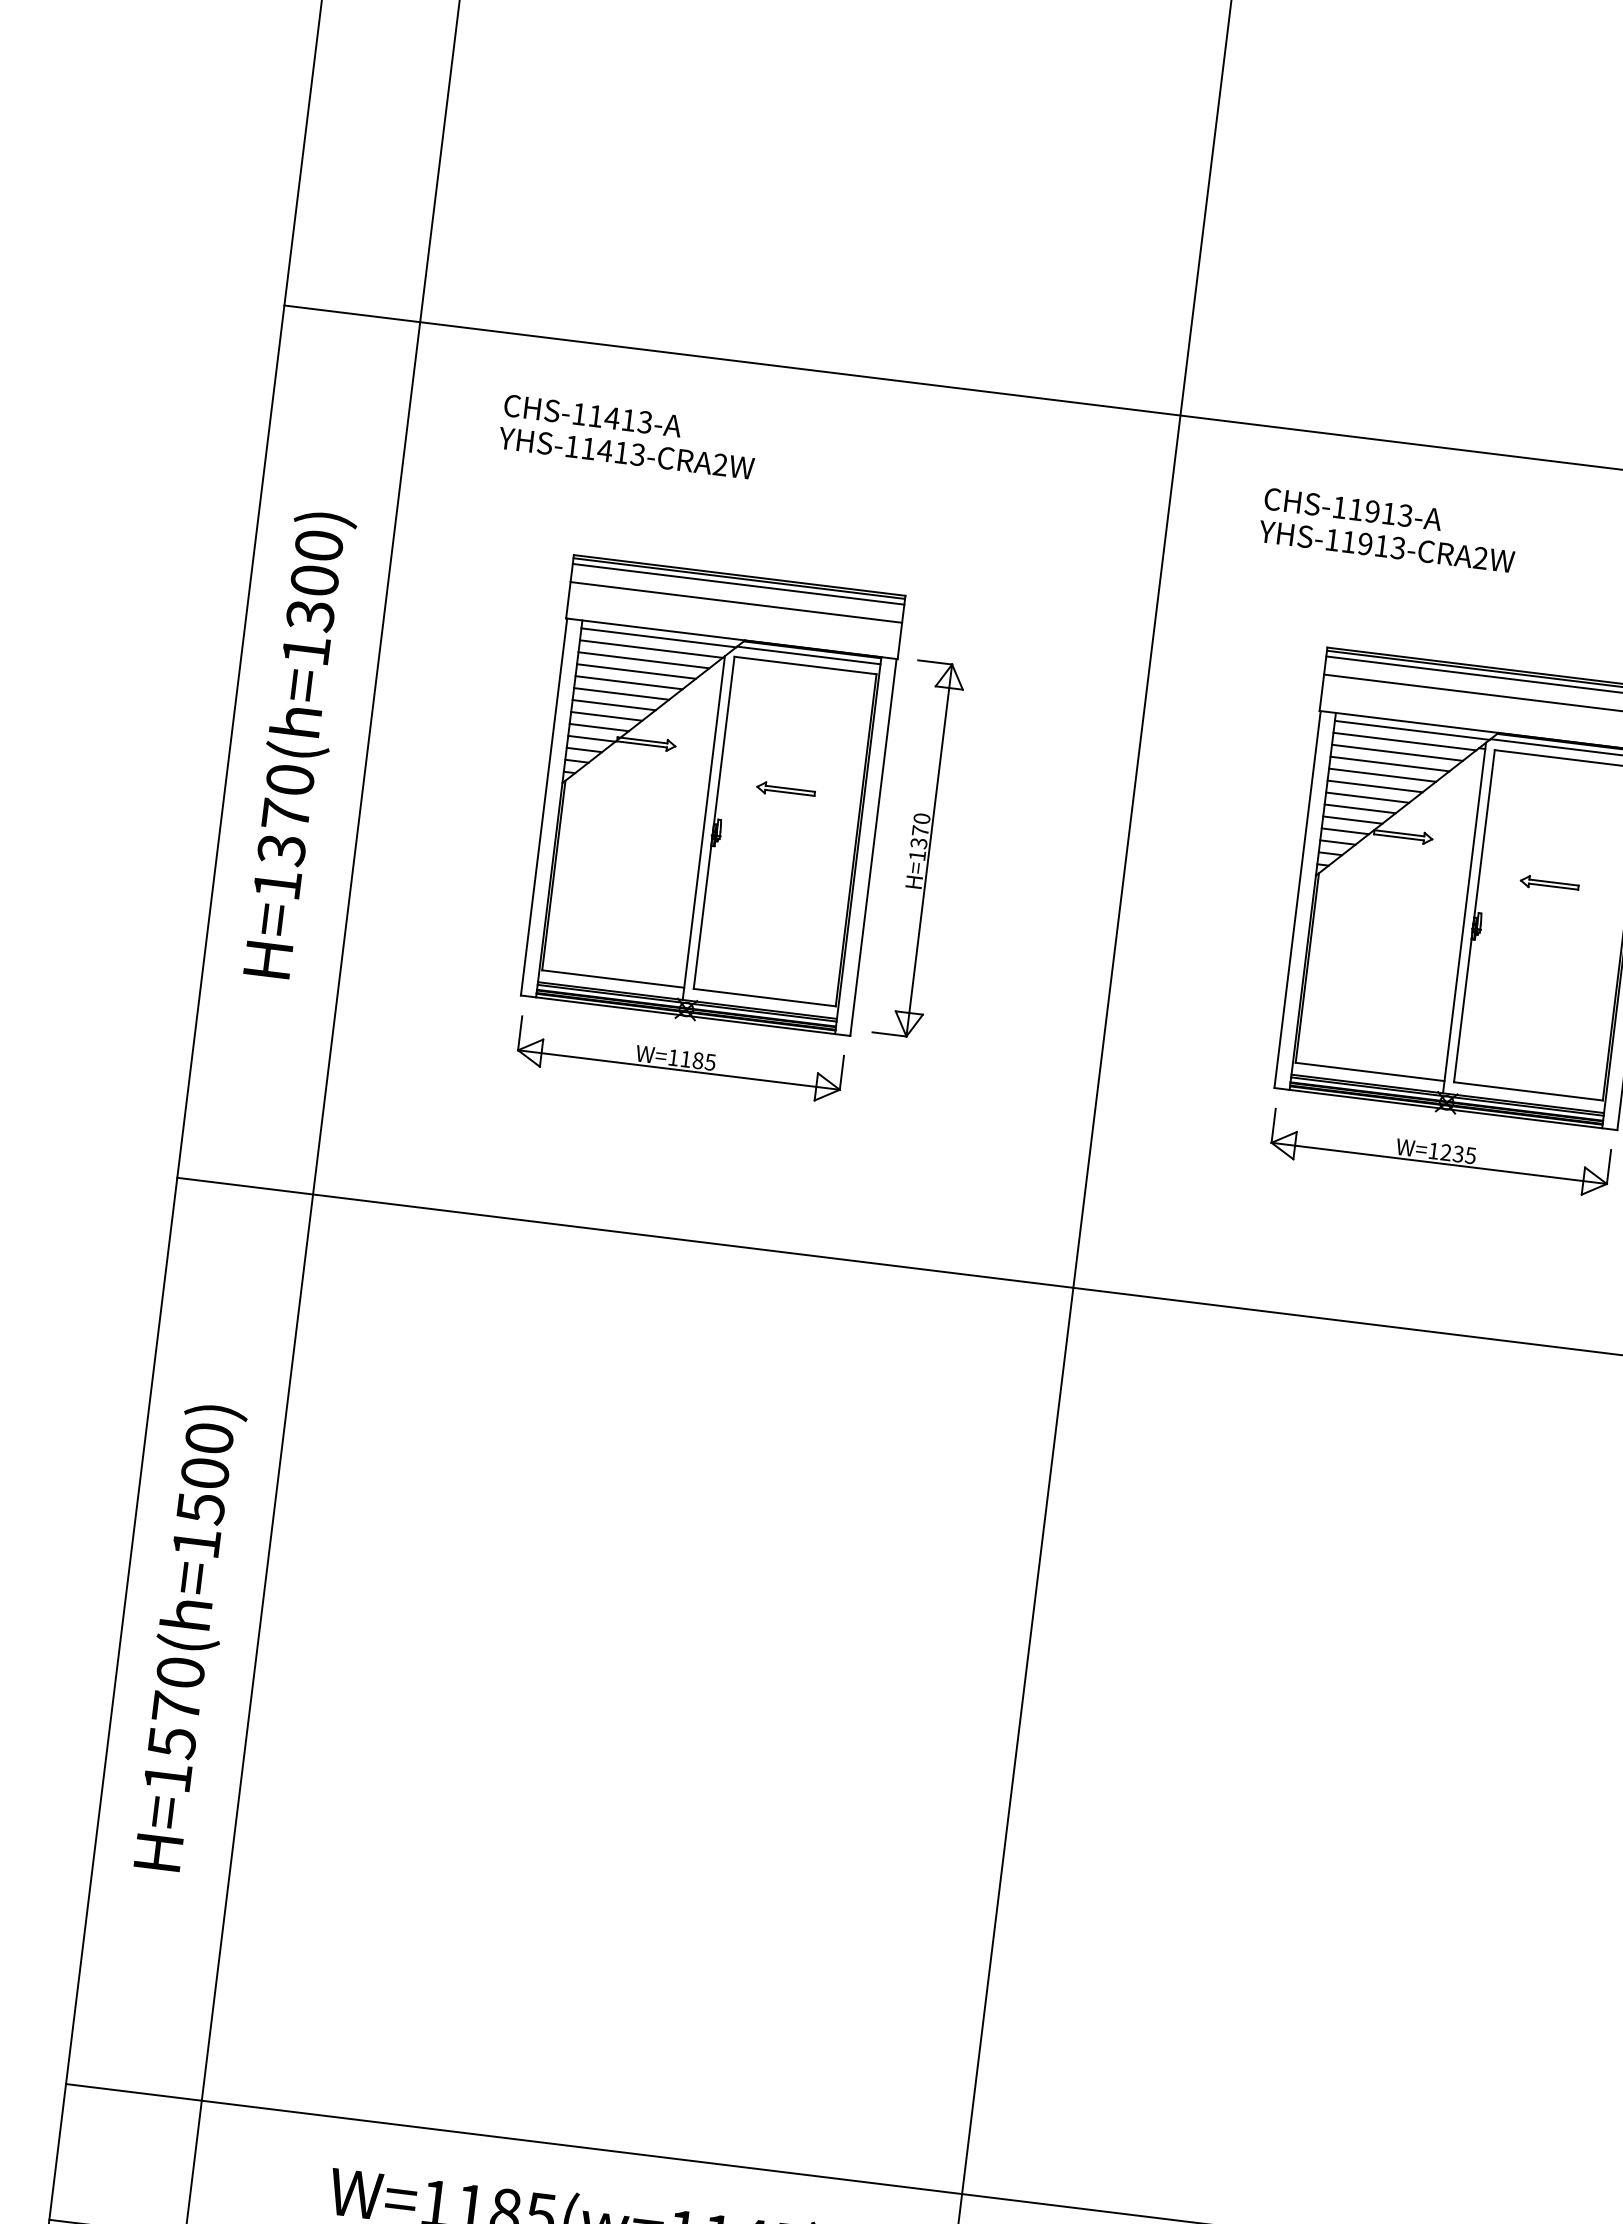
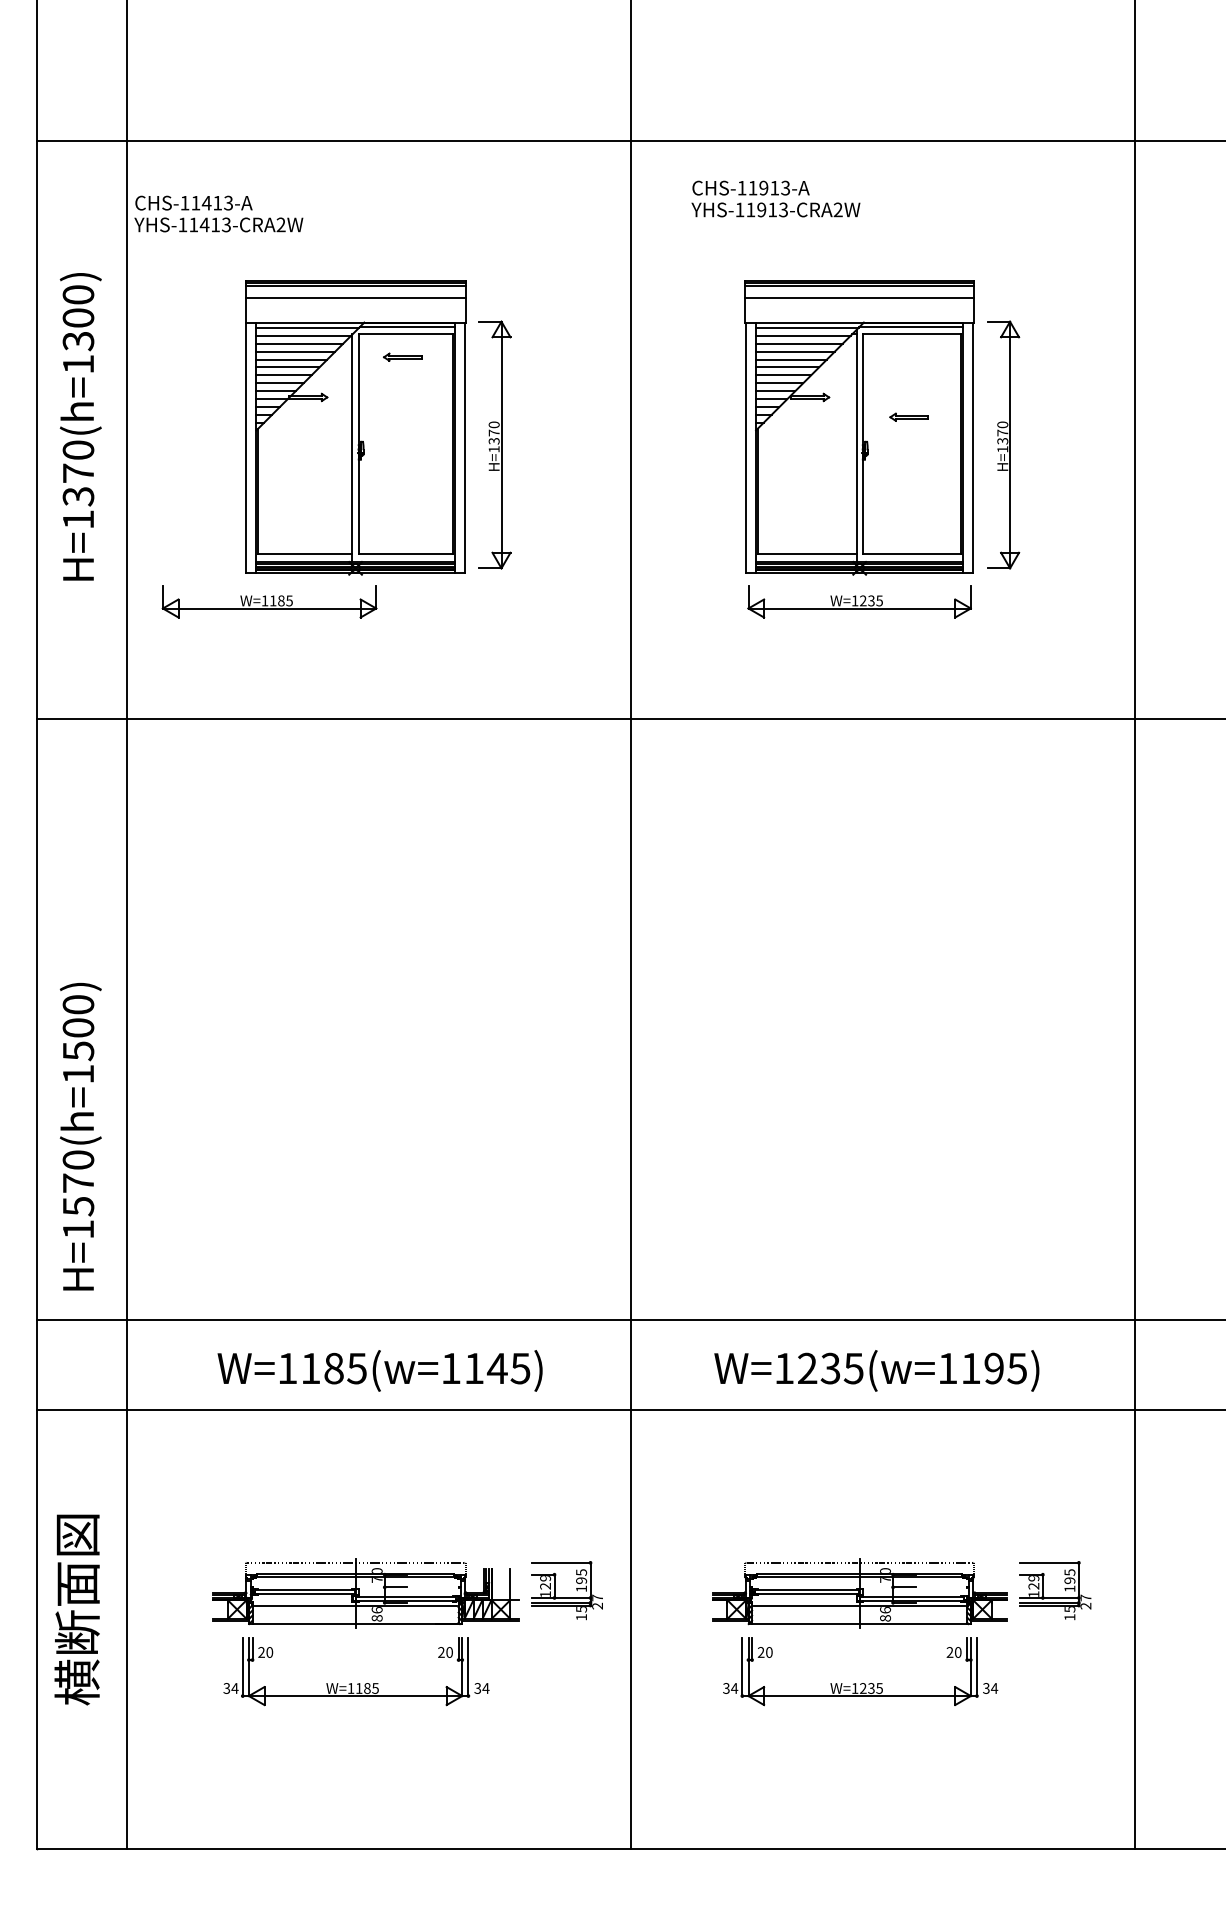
text: (628, 436) -> (218, 213), moved
part: (785, 789) -> (402, 356), moved
part: (680, 1059) -> (269, 601), moved
text: (188, 1637) -> (80, 1136), moved

